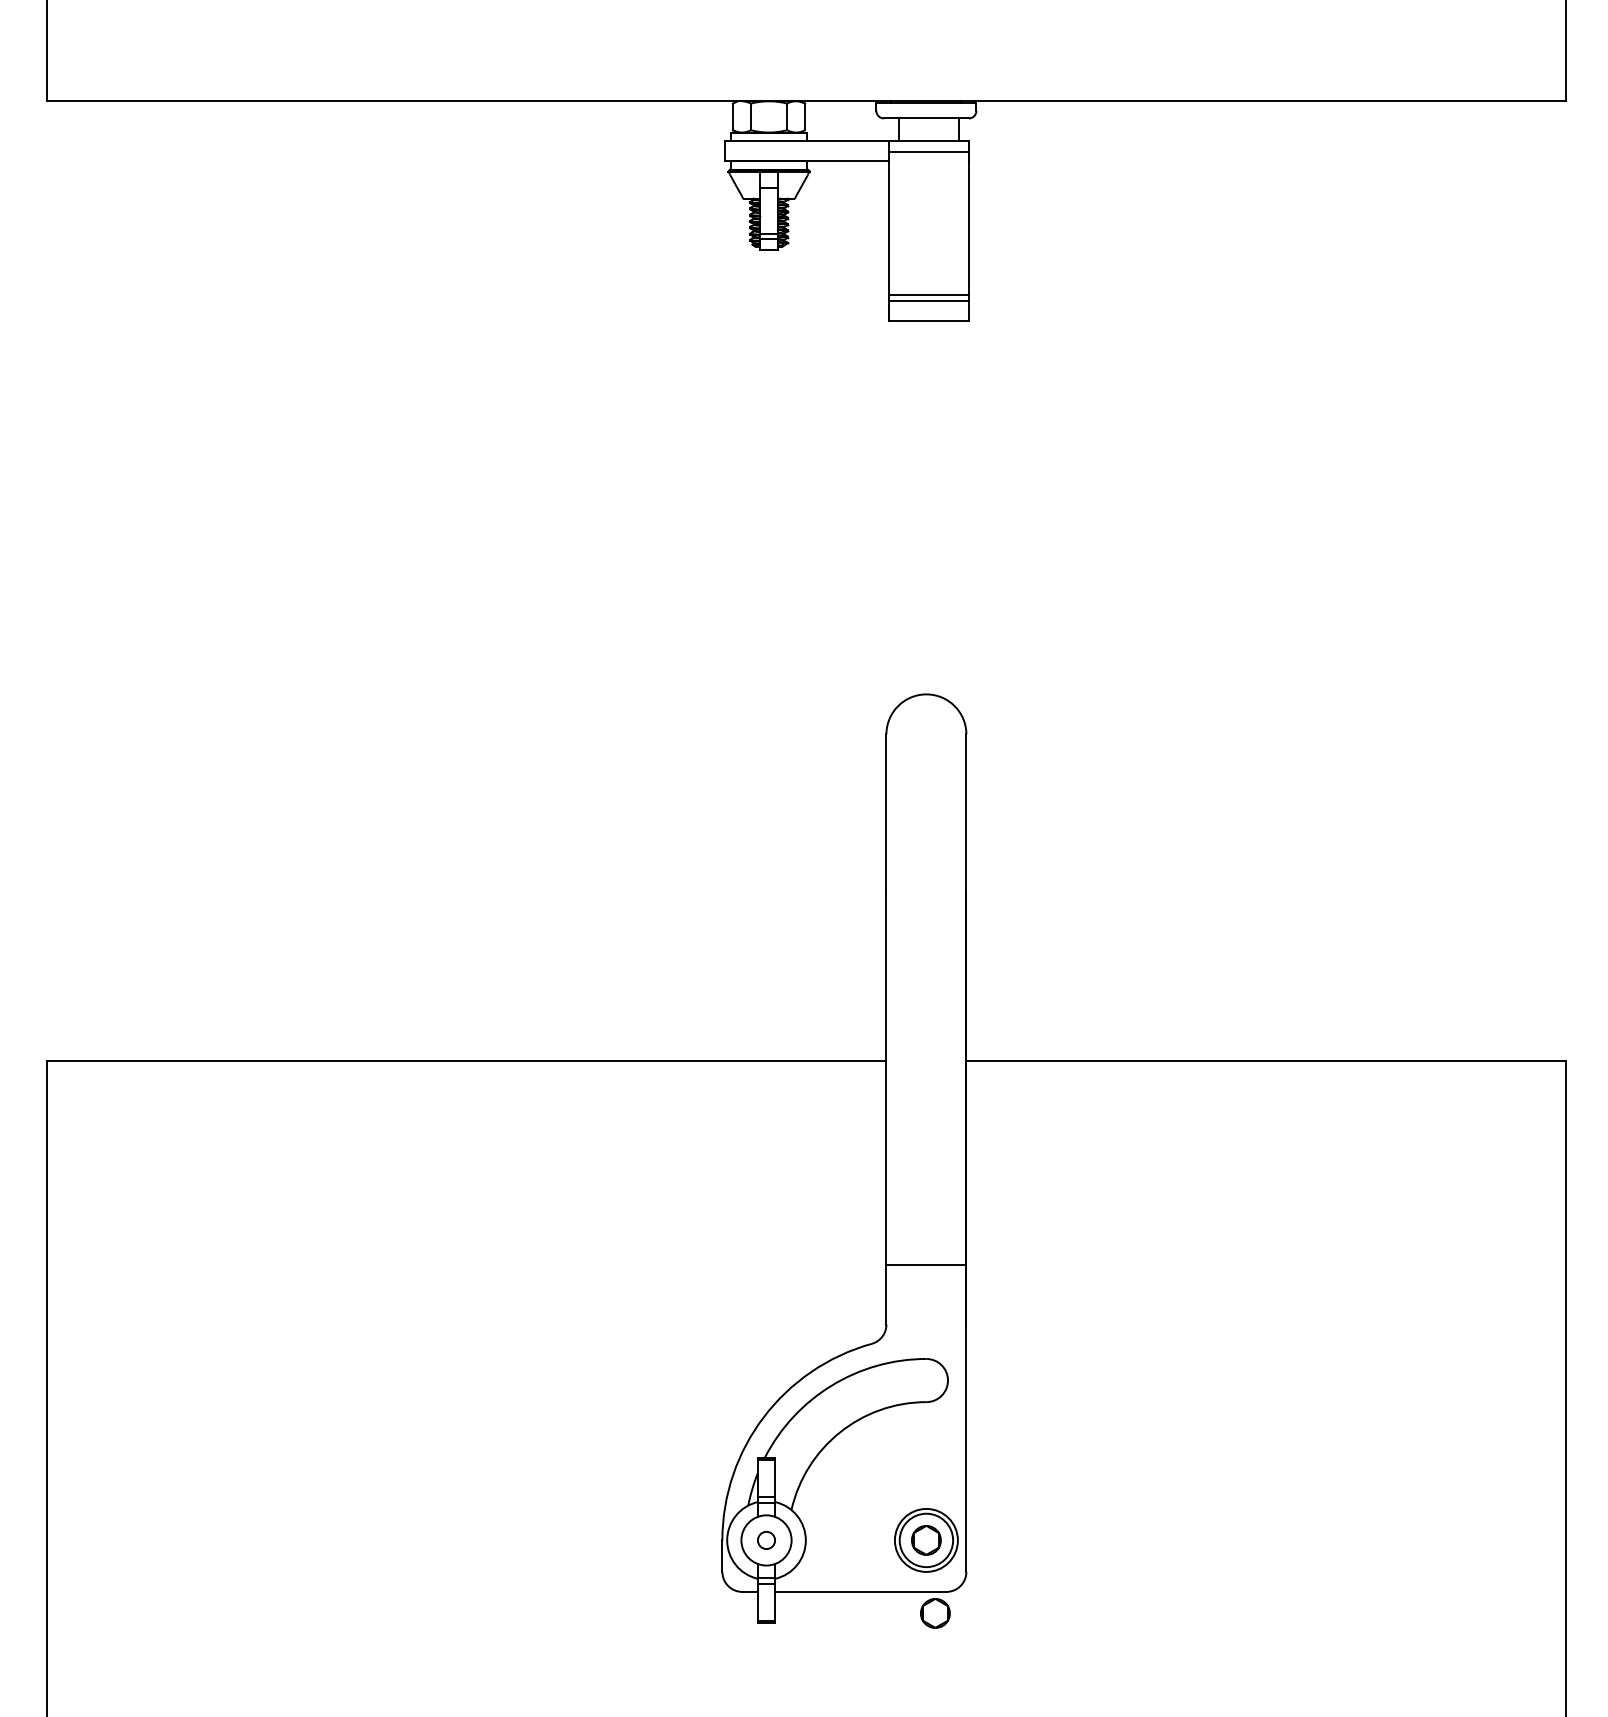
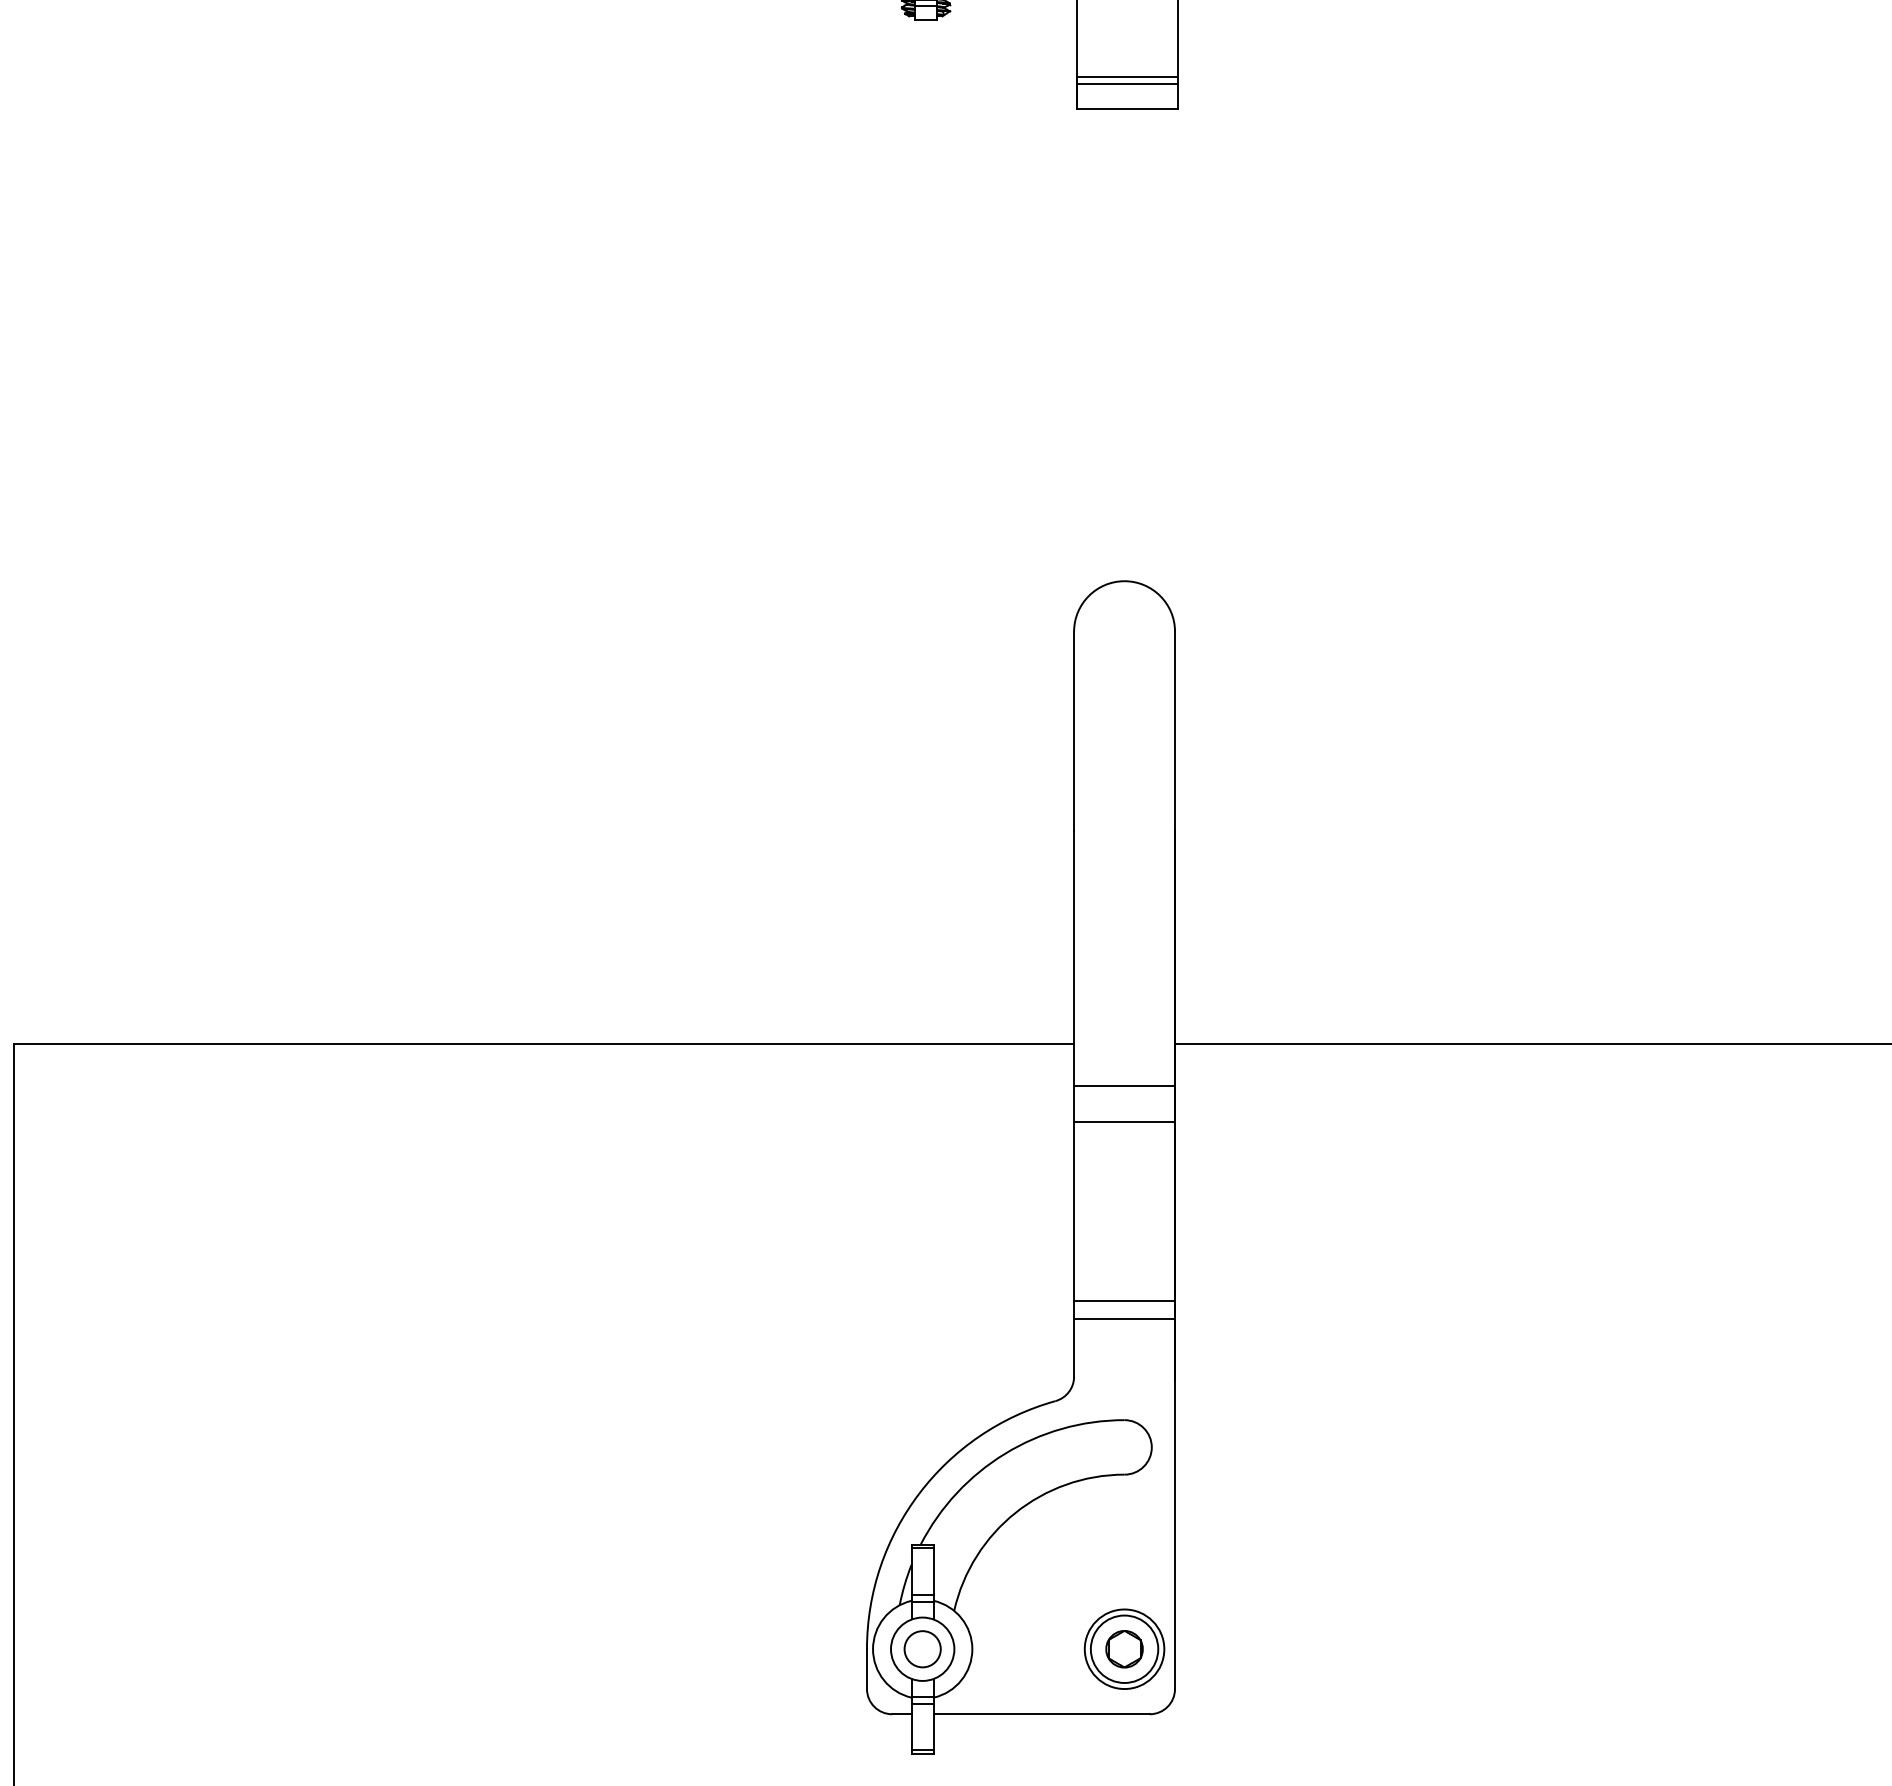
line: (926, 1094) -> (1124, 1086), added
line: (926, 1122) -> (1124, 1121), added
line: (926, 1279) -> (1124, 1319), added
circle: (766, 1540) -> (922, 1649), size x1.67
part: (935, 1613) -> (1136, 1741), removed

